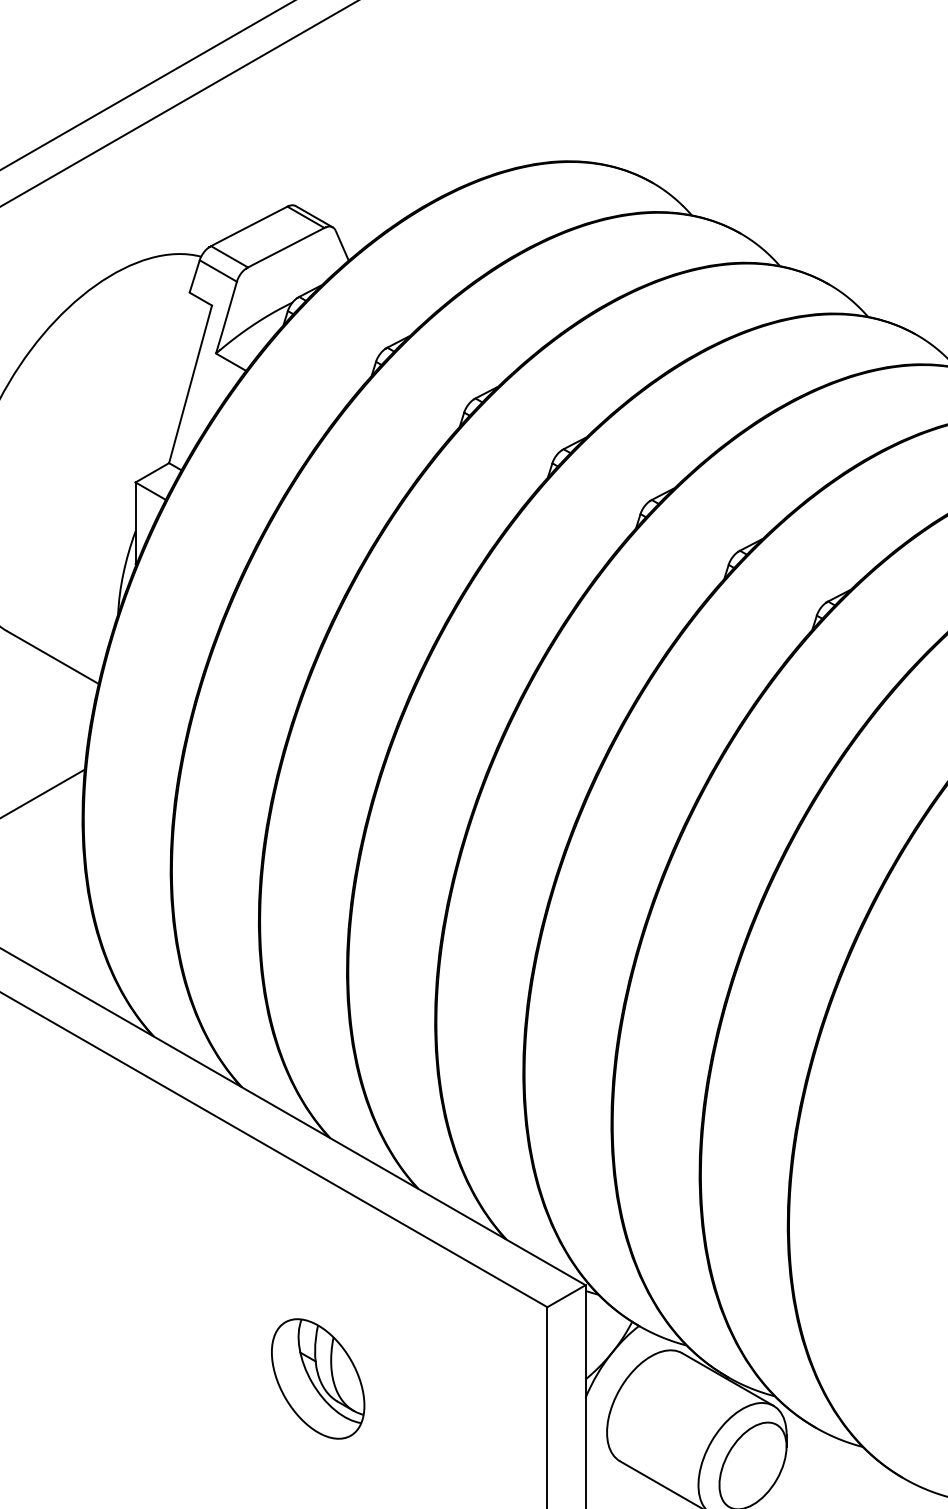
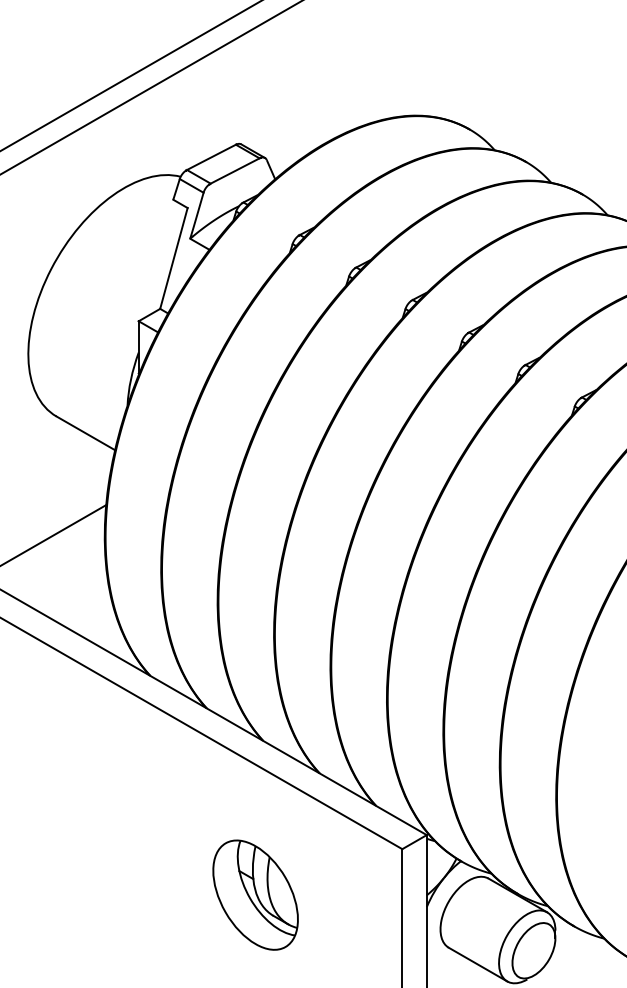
part: (318, 1378) -> (255, 894), size x1.43

